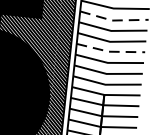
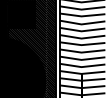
line: (113, 20) -> (82, 24), dashed -> solid
line: (110, 52) -> (82, 45), dashed -> solid

